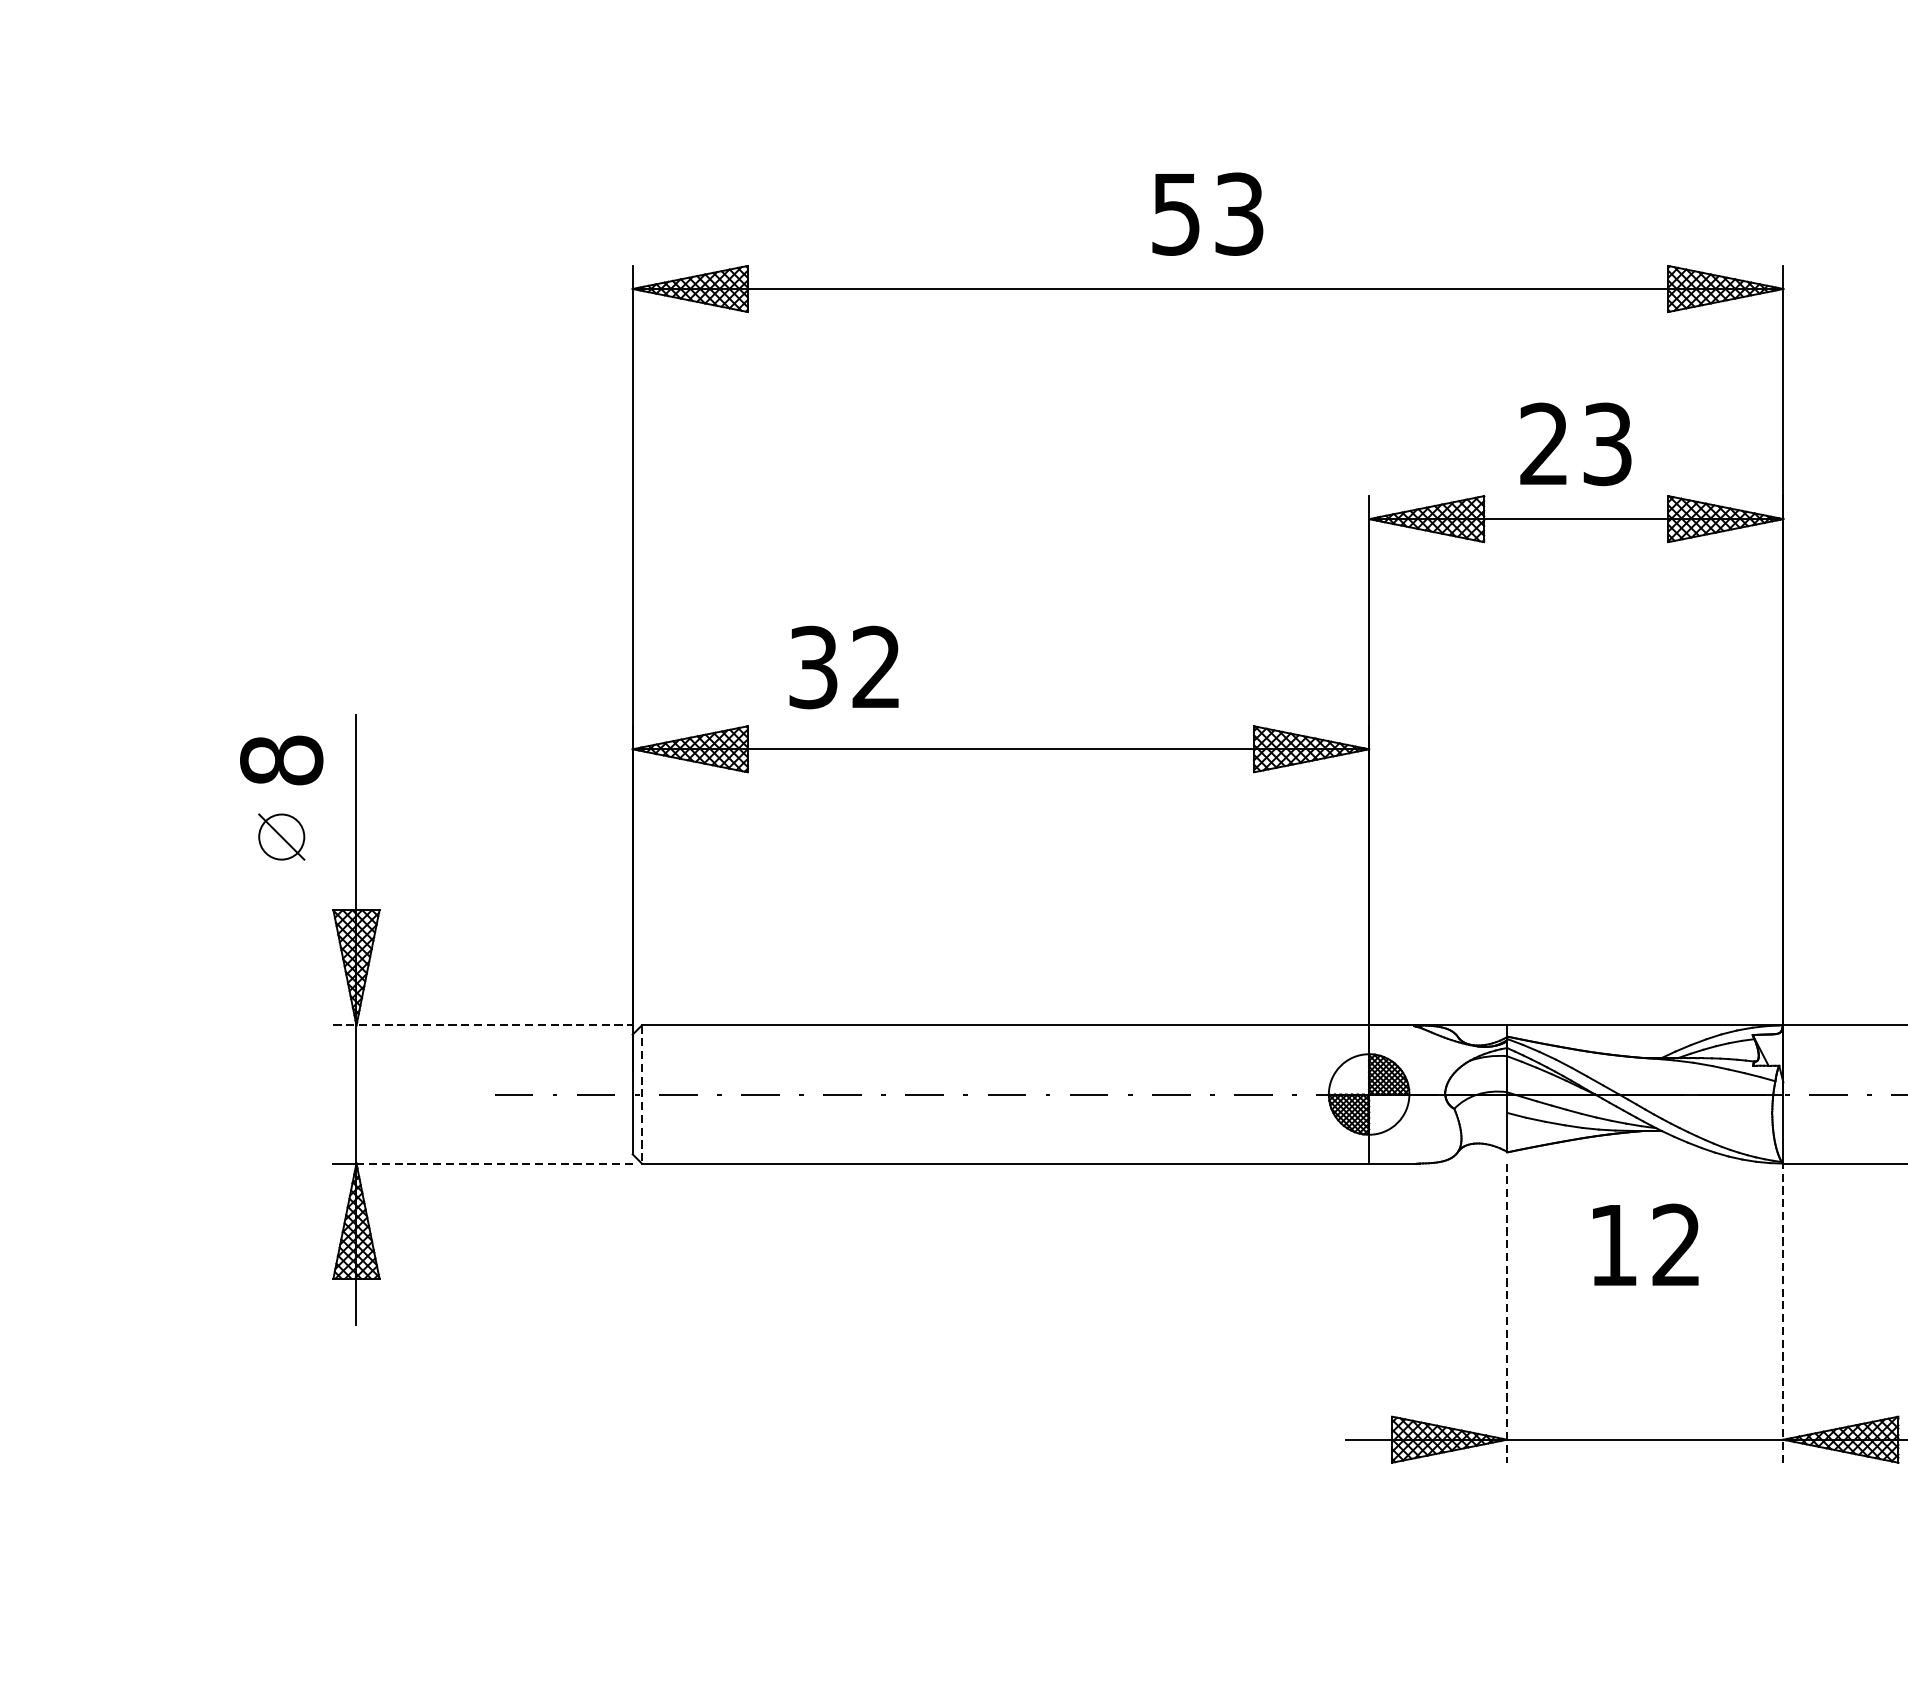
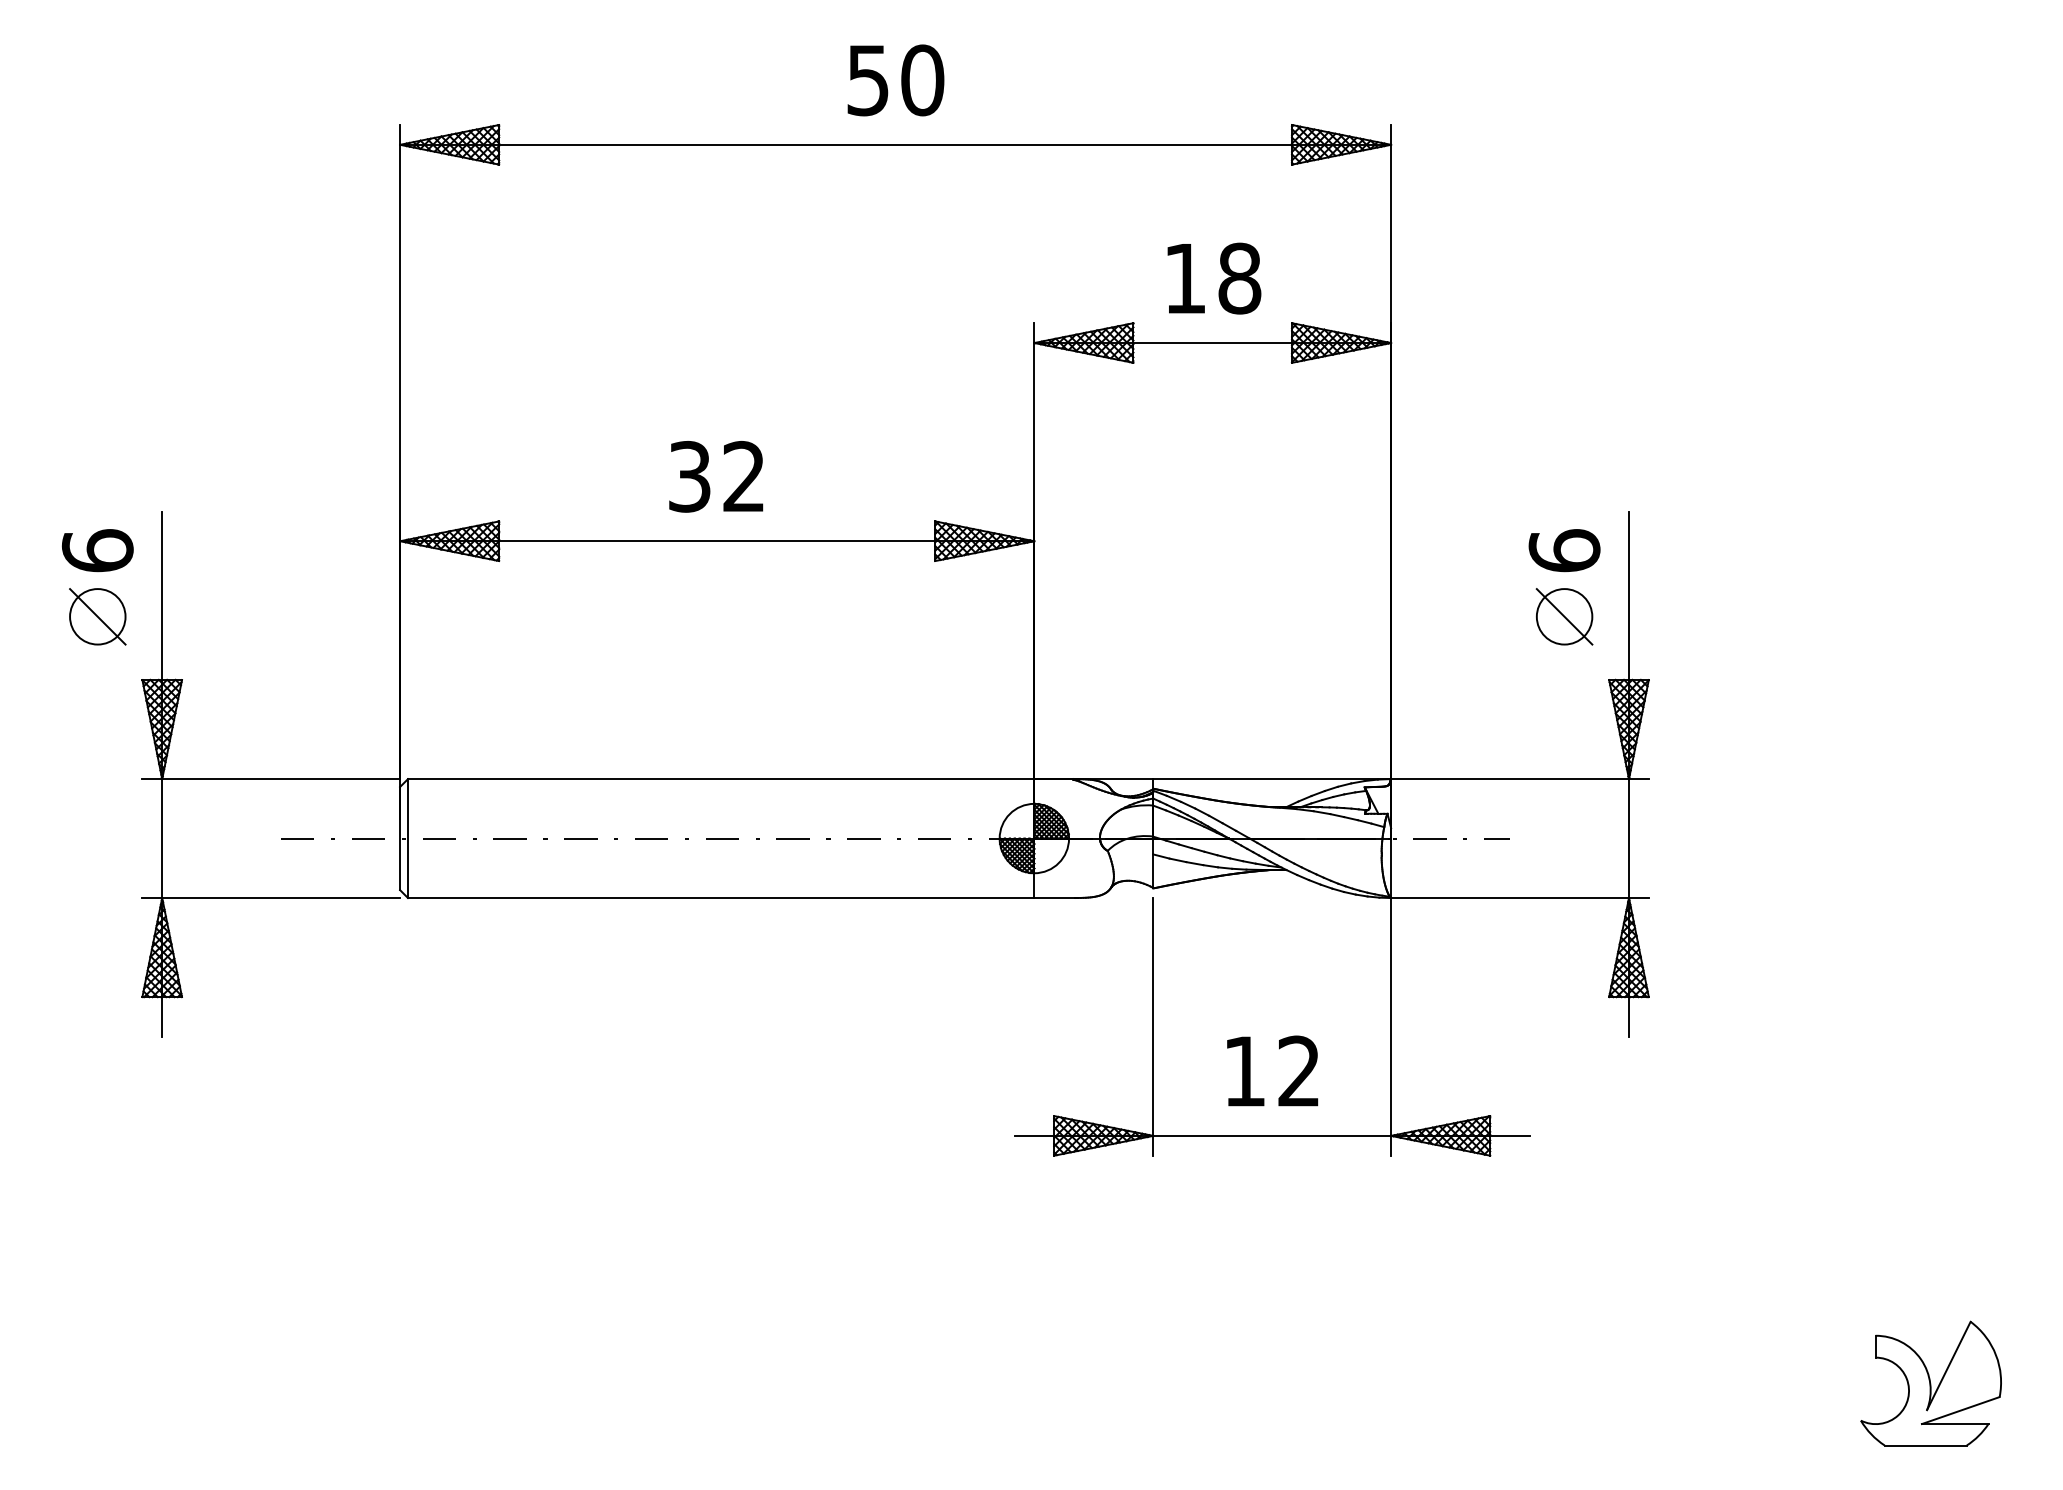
text: (1239, 214) -> (922, 80), 53 -> 50
text: (1575, 444) -> (1212, 278), 23 -> 18
text: (844, 667) -> (716, 476), moved
text: (281, 760) -> (97, 550), 8 -> 6
part: (281, 836) -> (97, 616), size x1.43
line: (483, 1025) -> (271, 779), dashed -> solid
line: (642, 1095) -> (408, 839), dashed -> solid
line: (494, 1164) -> (281, 898), dashed -> solid
text: (1645, 1244) -> (1272, 1070), moved
line: (1507, 1312) -> (1153, 1026), dashed -> solid
line: (1783, 1312) -> (1391, 1026), dashed -> solid

